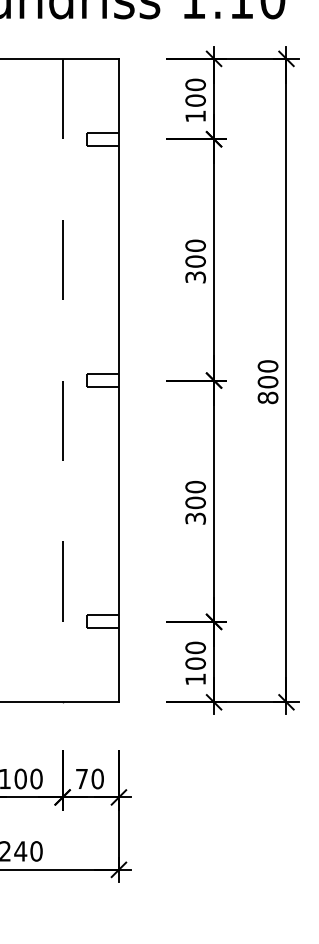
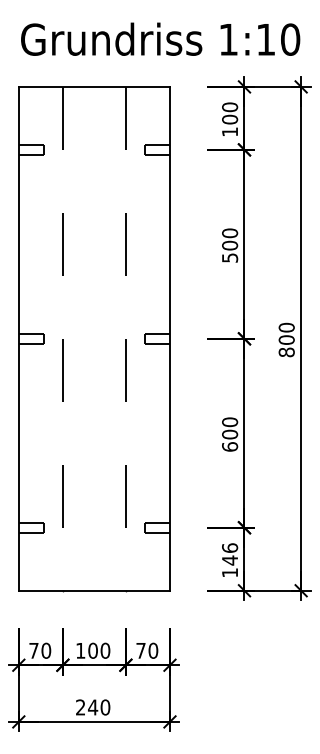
text: (194, 276) -> (229, 257), 300 -> 500
text: (196, 518) -> (230, 446), 300 -> 600
text: (196, 656) -> (230, 554), 100 -> 146

